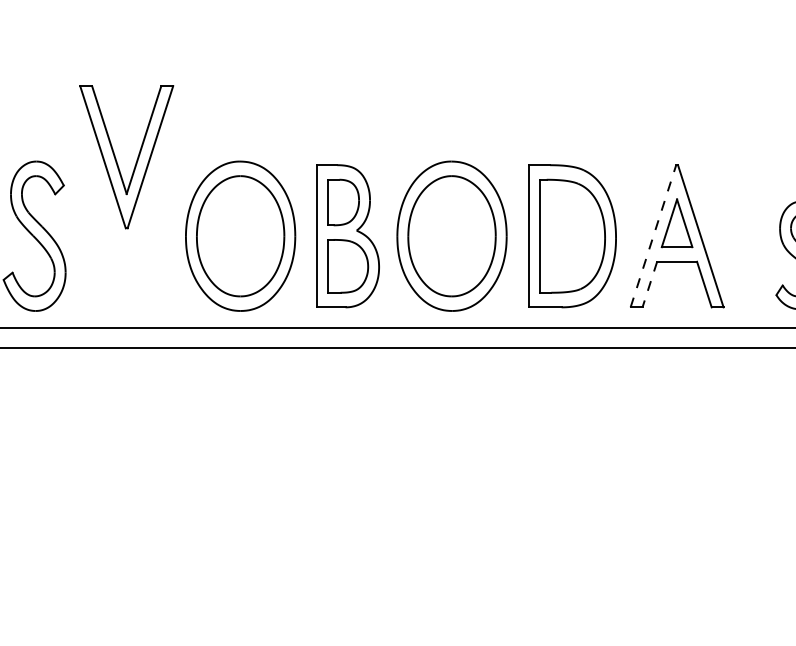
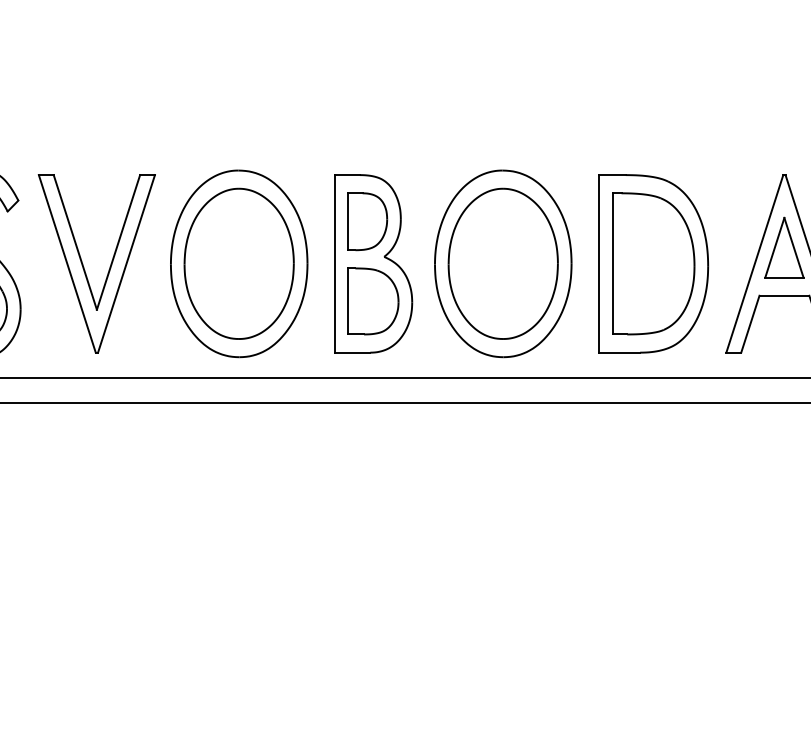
part: (117, 161) -> (85, 269), moved
line: (653, 236) -> (754, 264), dashed -> solid
line: (649, 284) -> (749, 324), dashed -> solid

